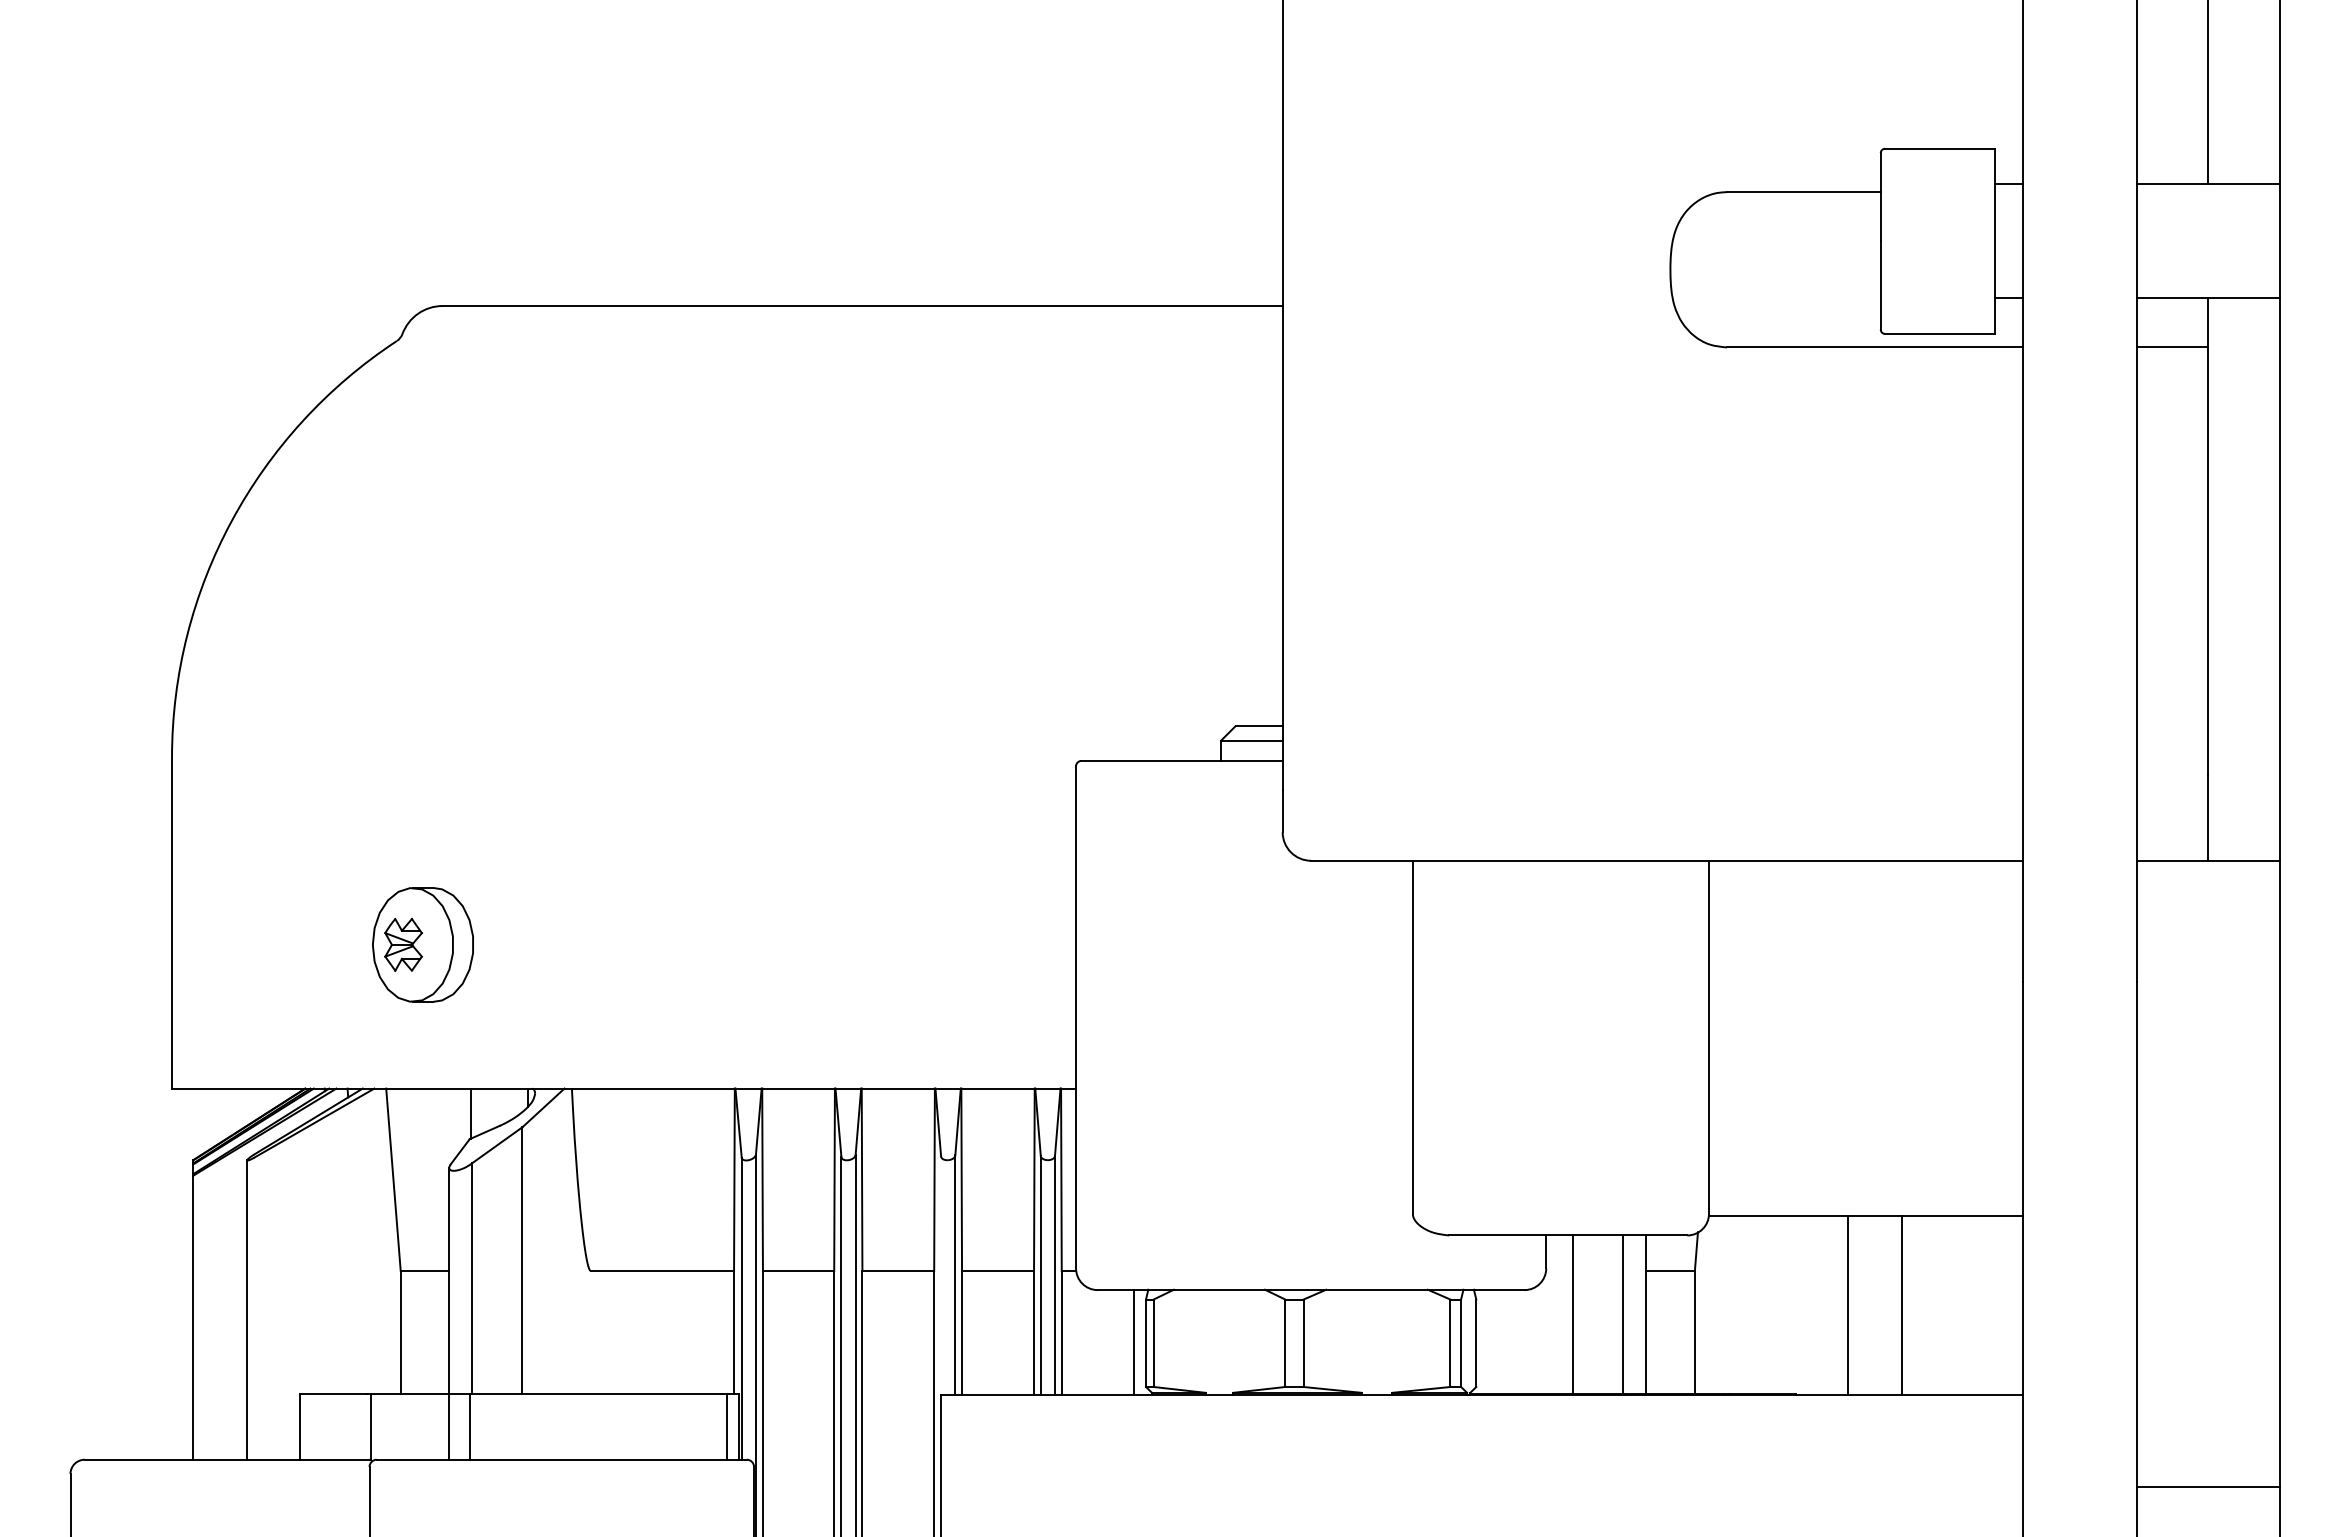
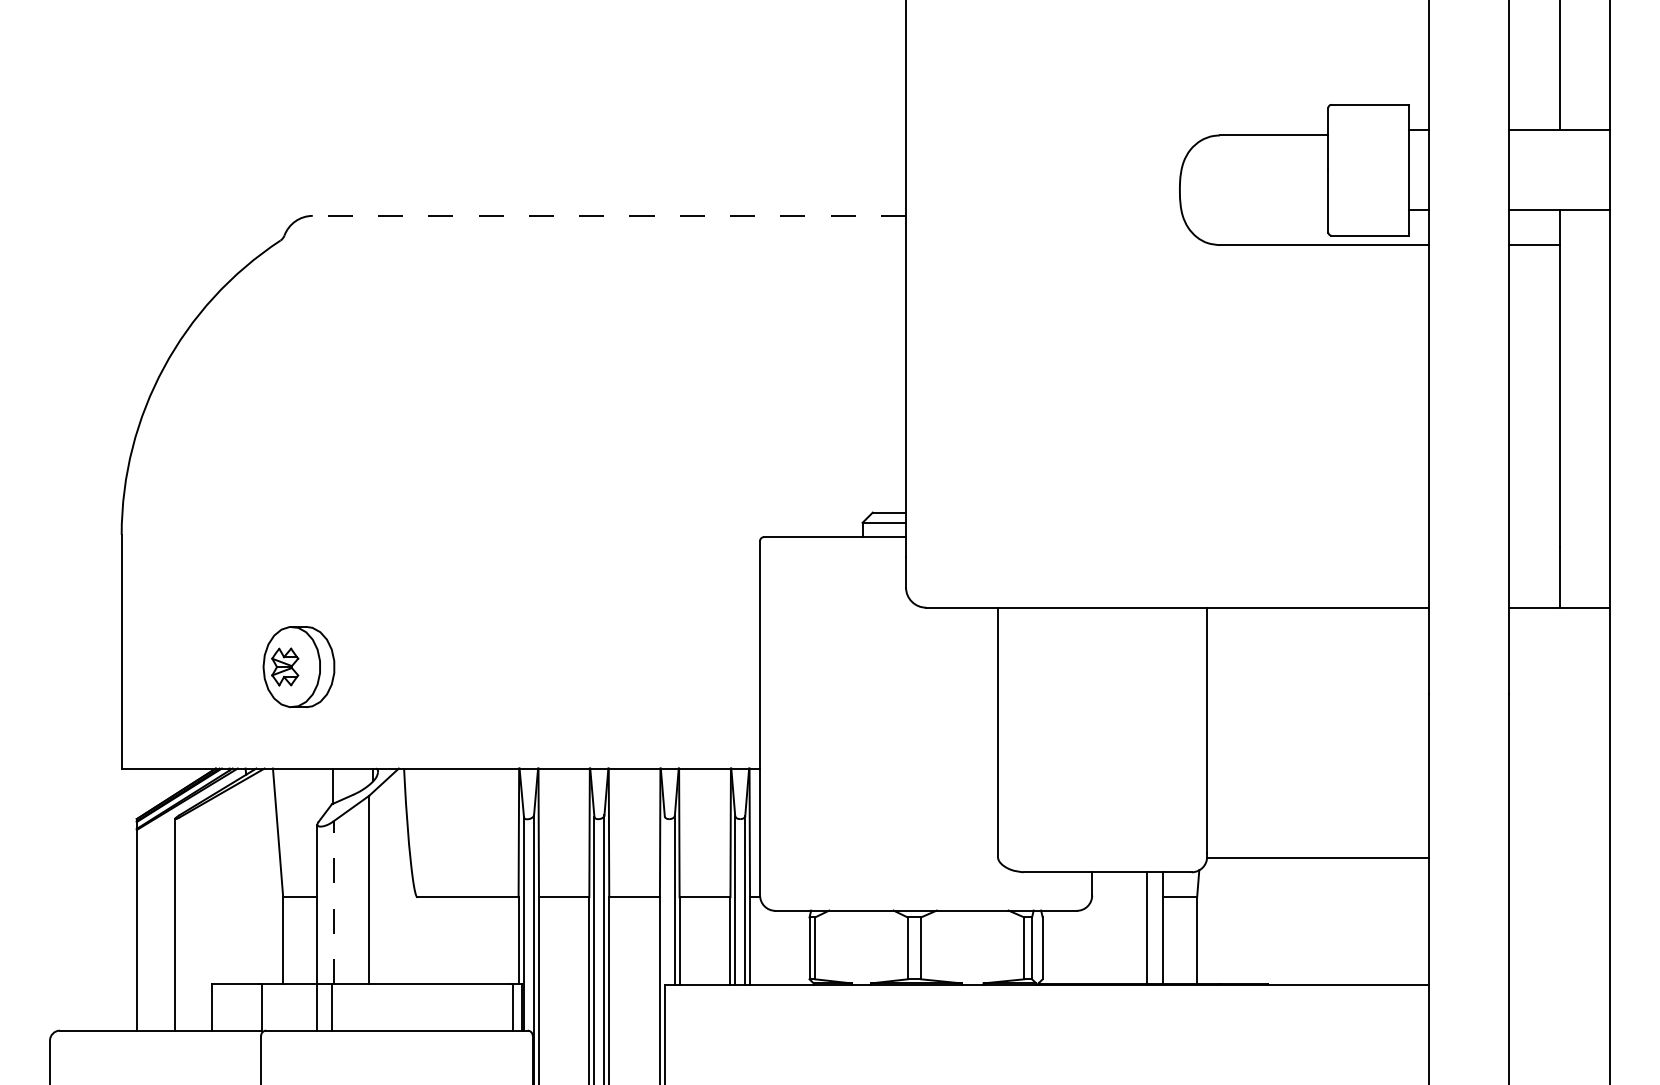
line: (862, 306) -> (609, 216), solid -> dashed
line: (472, 1277) -> (333, 901), solid -> dashed
line: (1848, 1304) -> (1305, 921), removed
line: (1902, 1304) -> (1343, 921), removed
line: (1573, 1314) -> (1111, 928), removed
line: (1133, 1342) -> (800, 947), removed
line: (2208, 1487) -> (1559, 1050), removed

